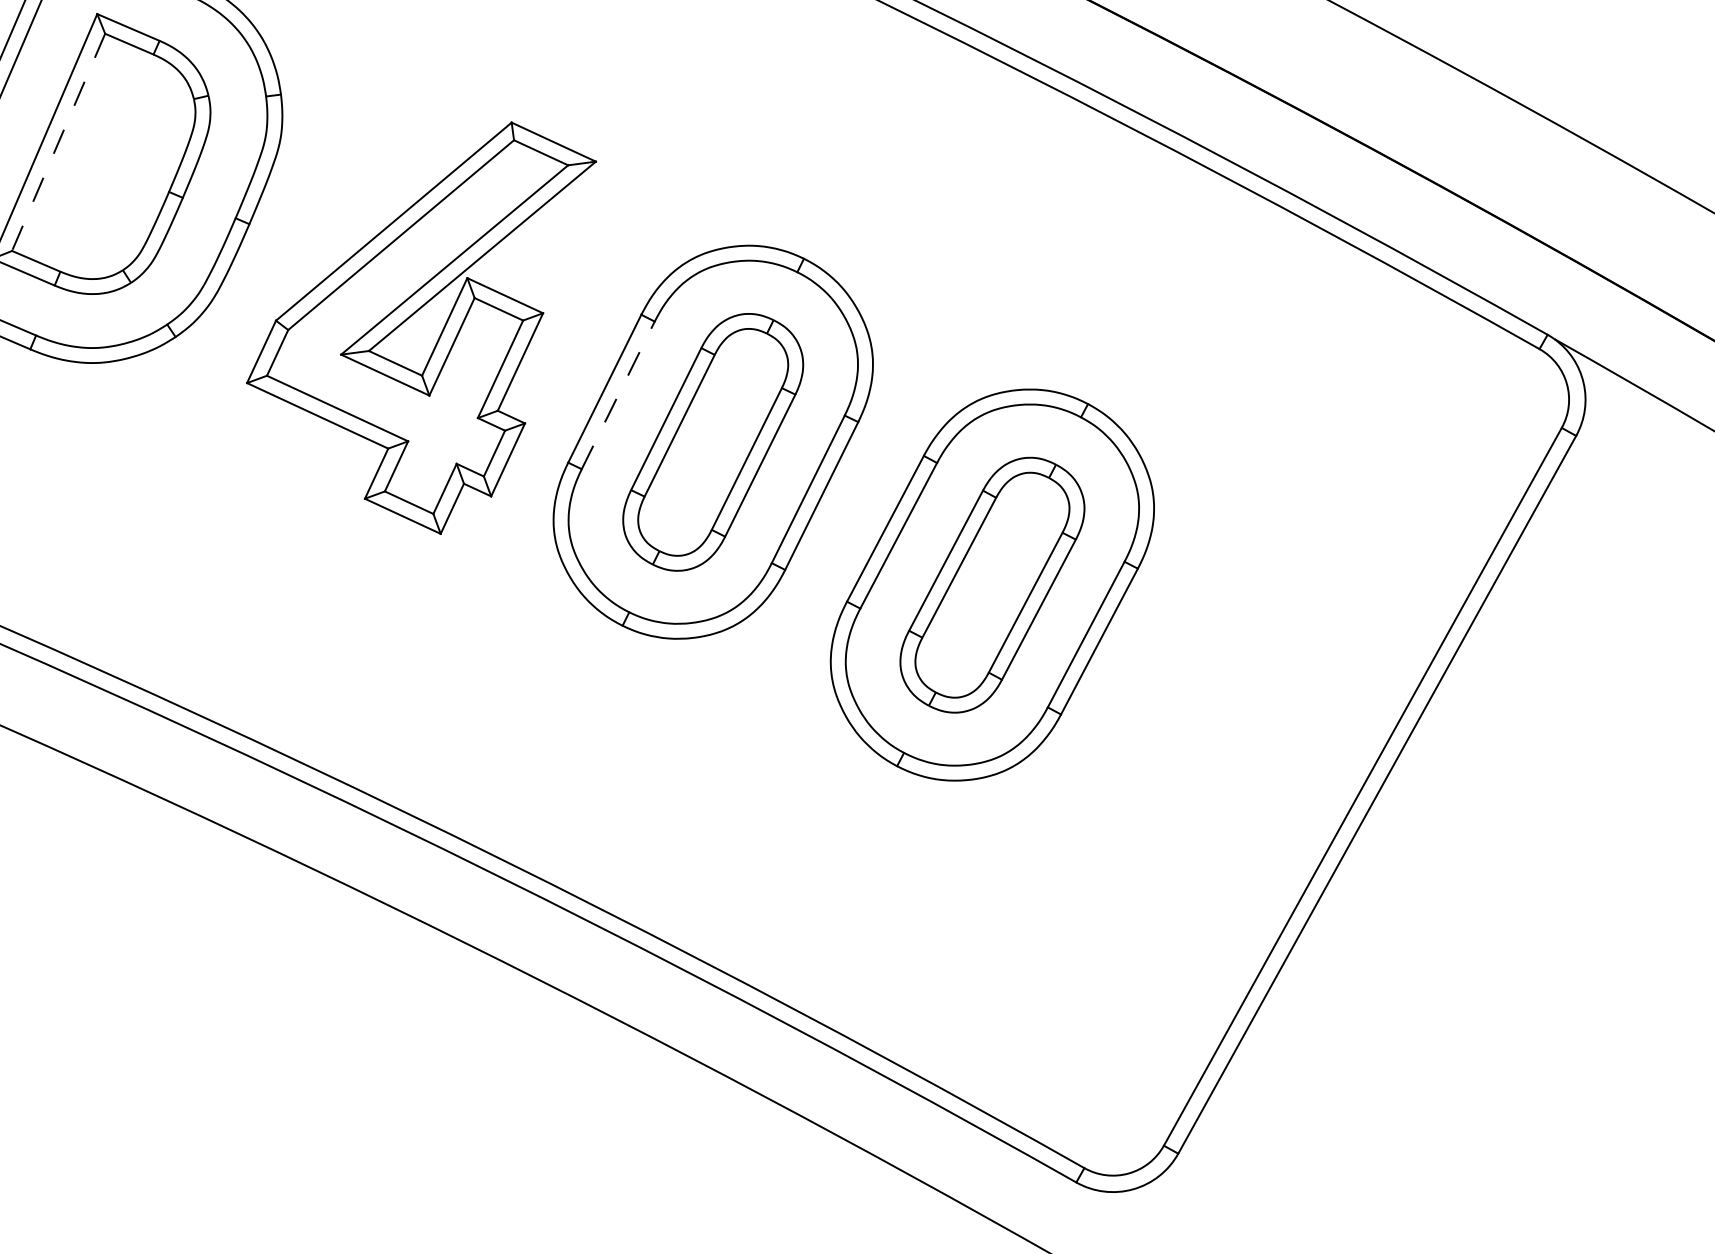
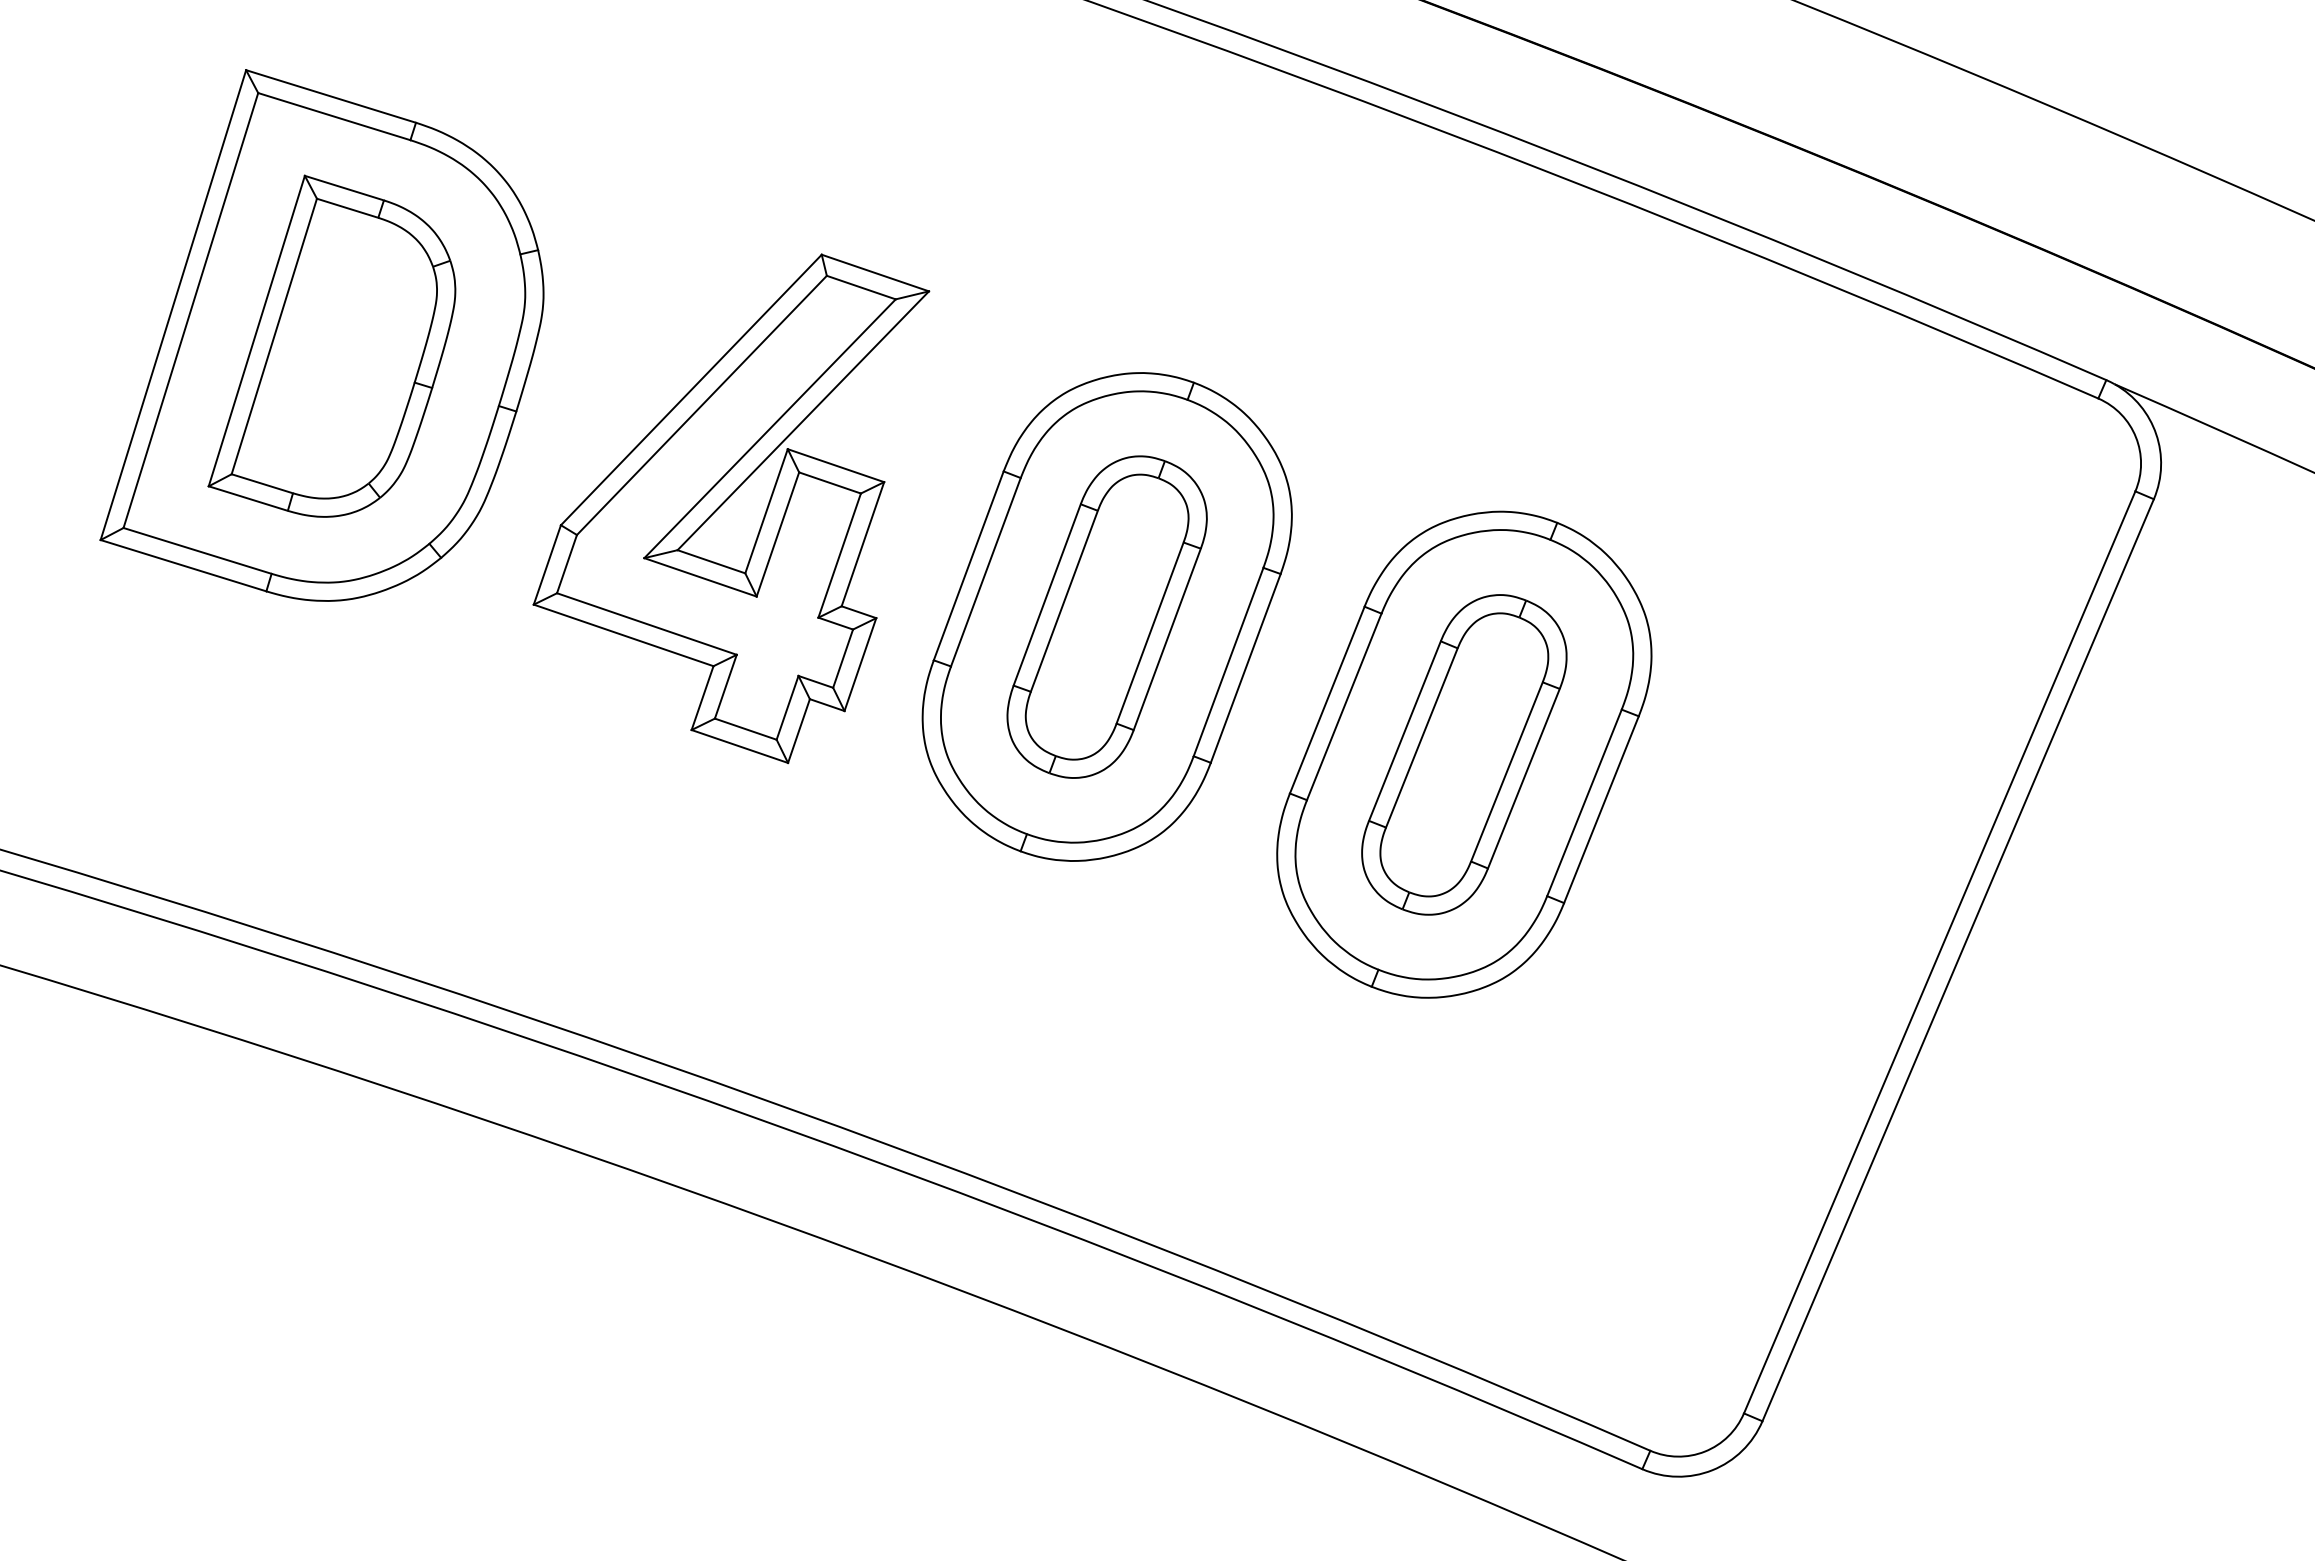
line: (58, 142) -> (274, 336), dashed -> solid
line: (618, 394) -> (986, 571), dashed -> solid

